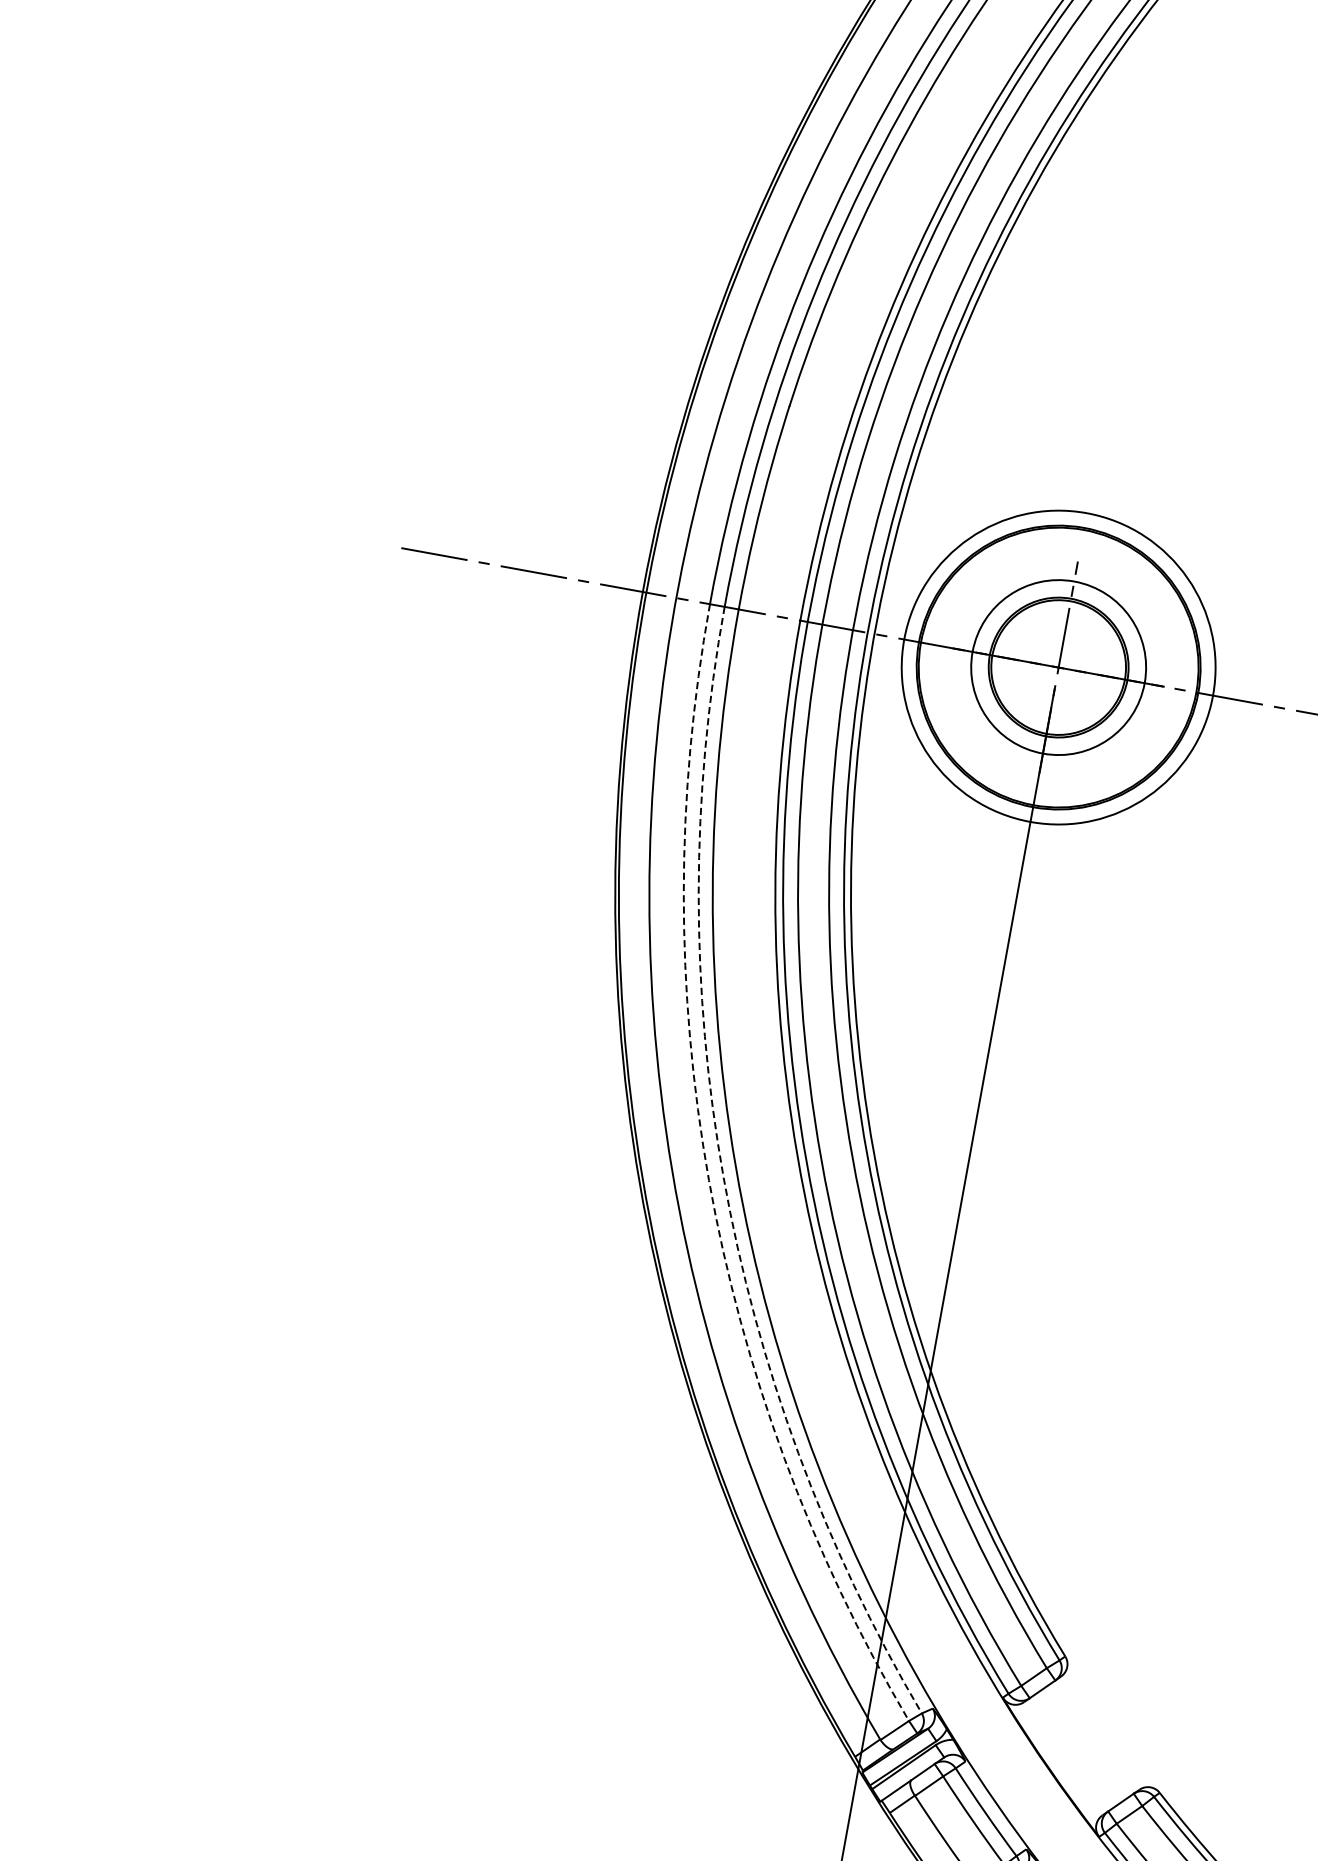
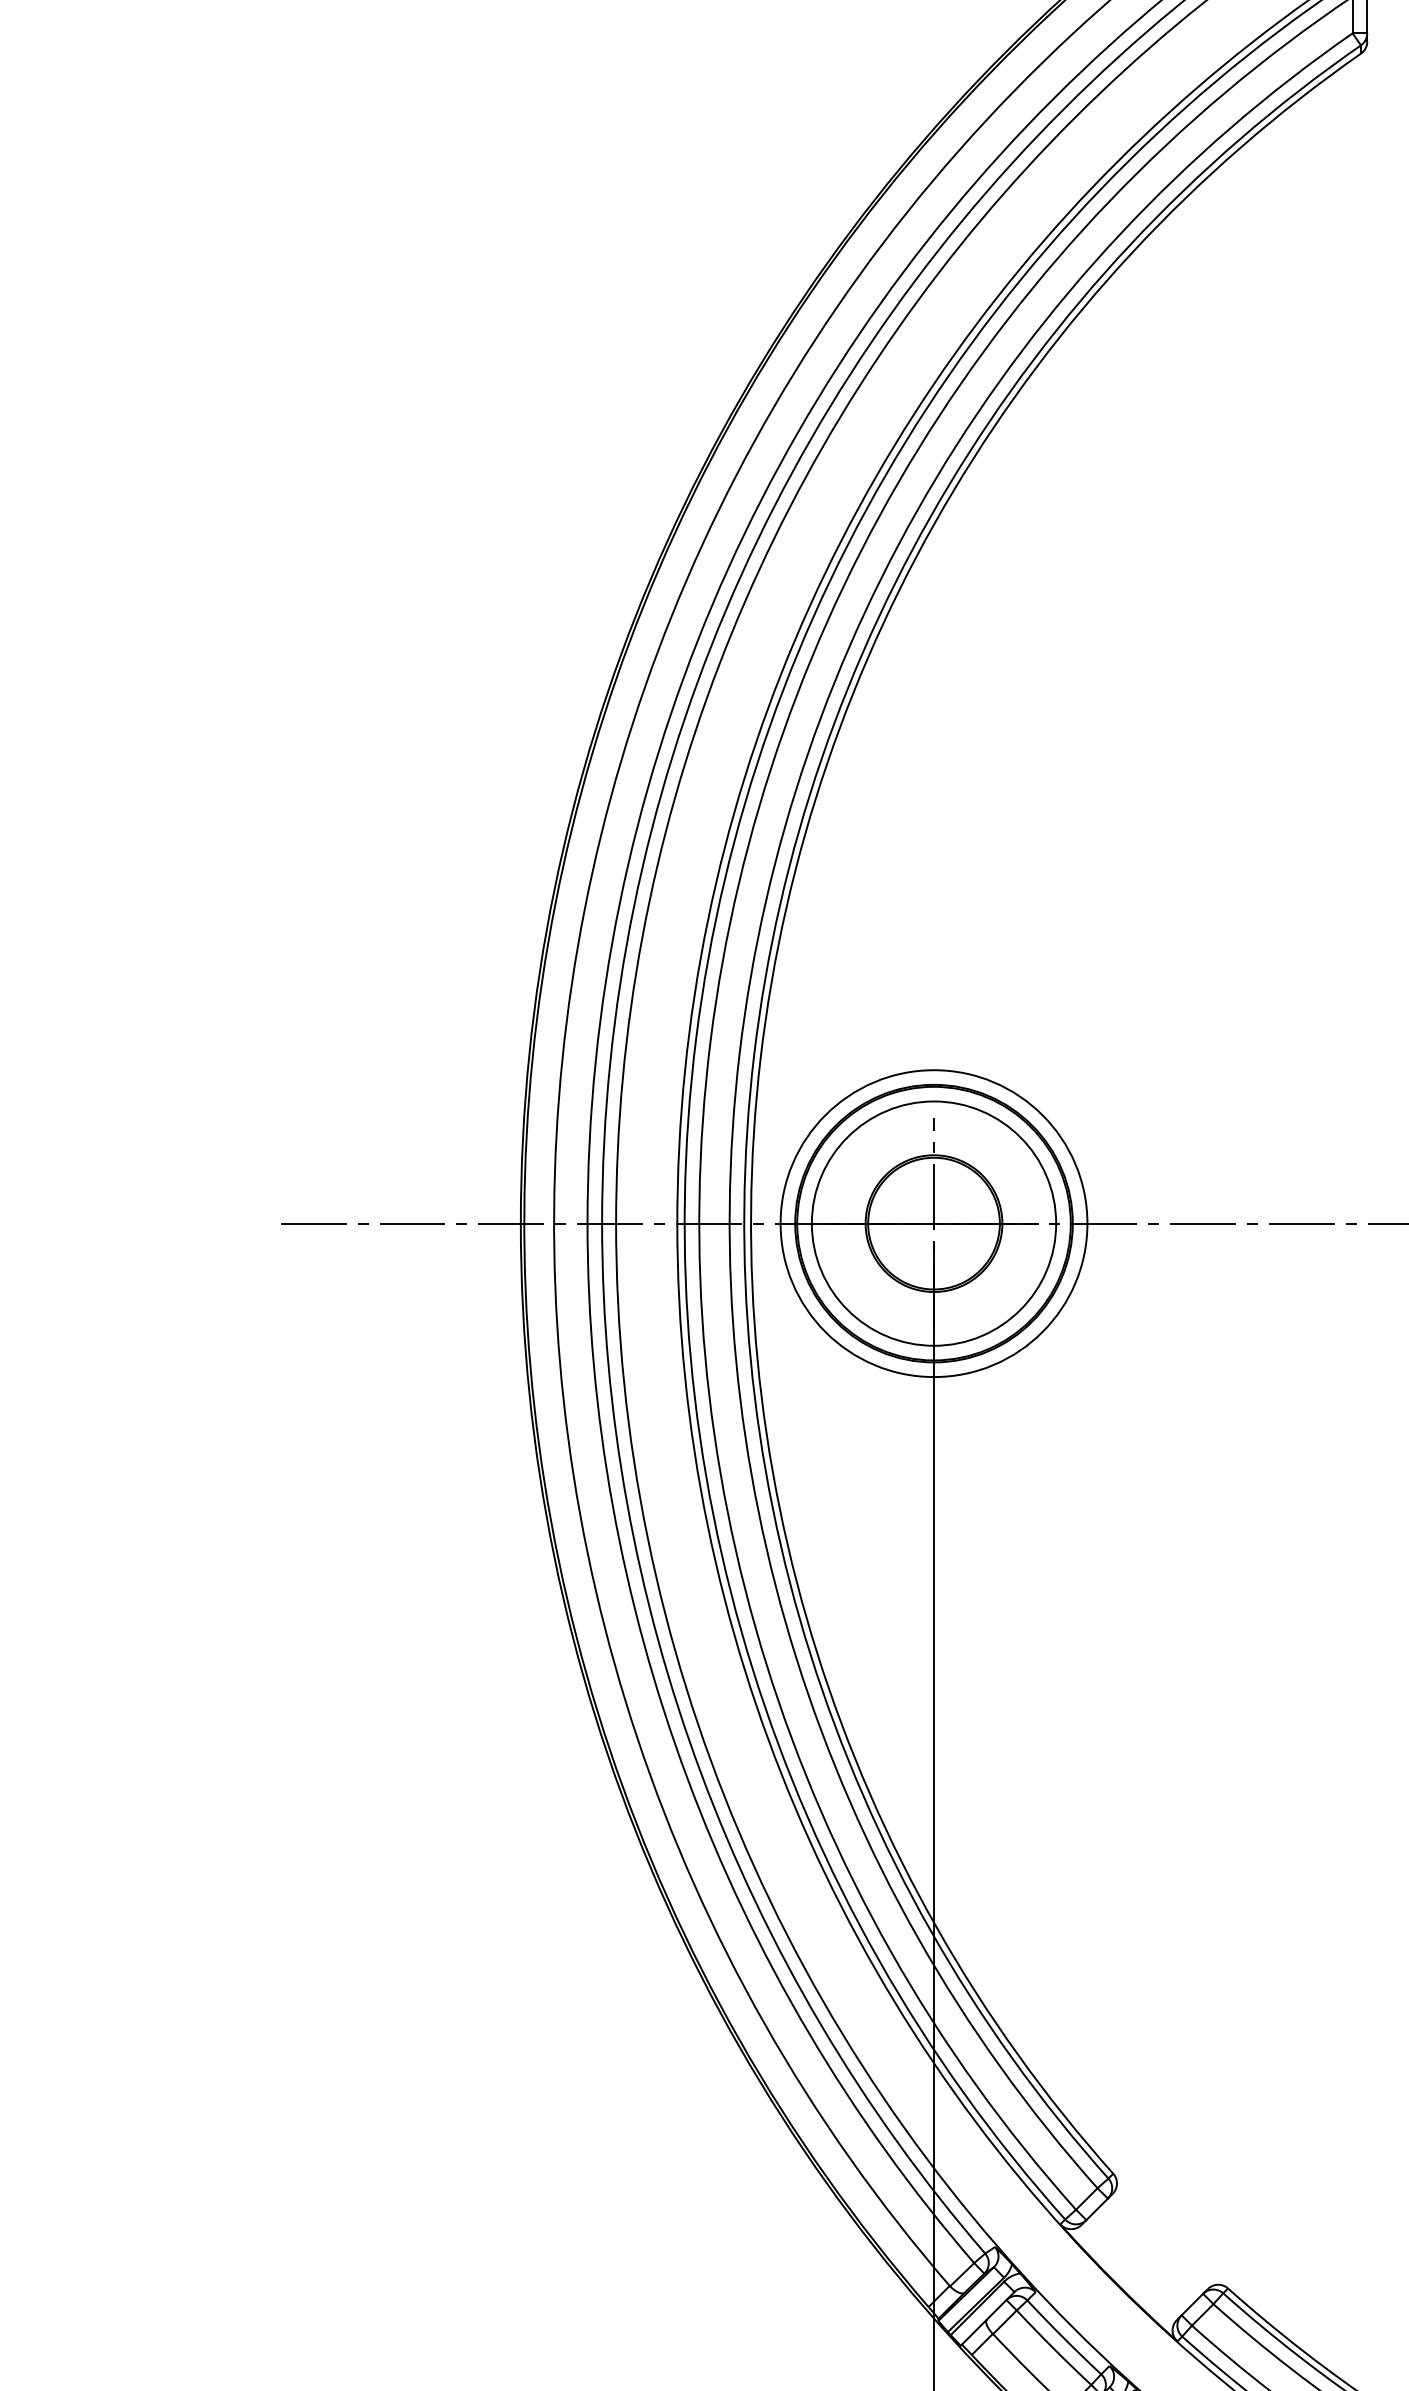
circle: (1058, 667) -> (933, 1223), size x1.43
arc: (724, 1178) -> (701, 1773), dashed -> solid
arc: (709, 1180) -> (687, 1778), dashed -> solid

